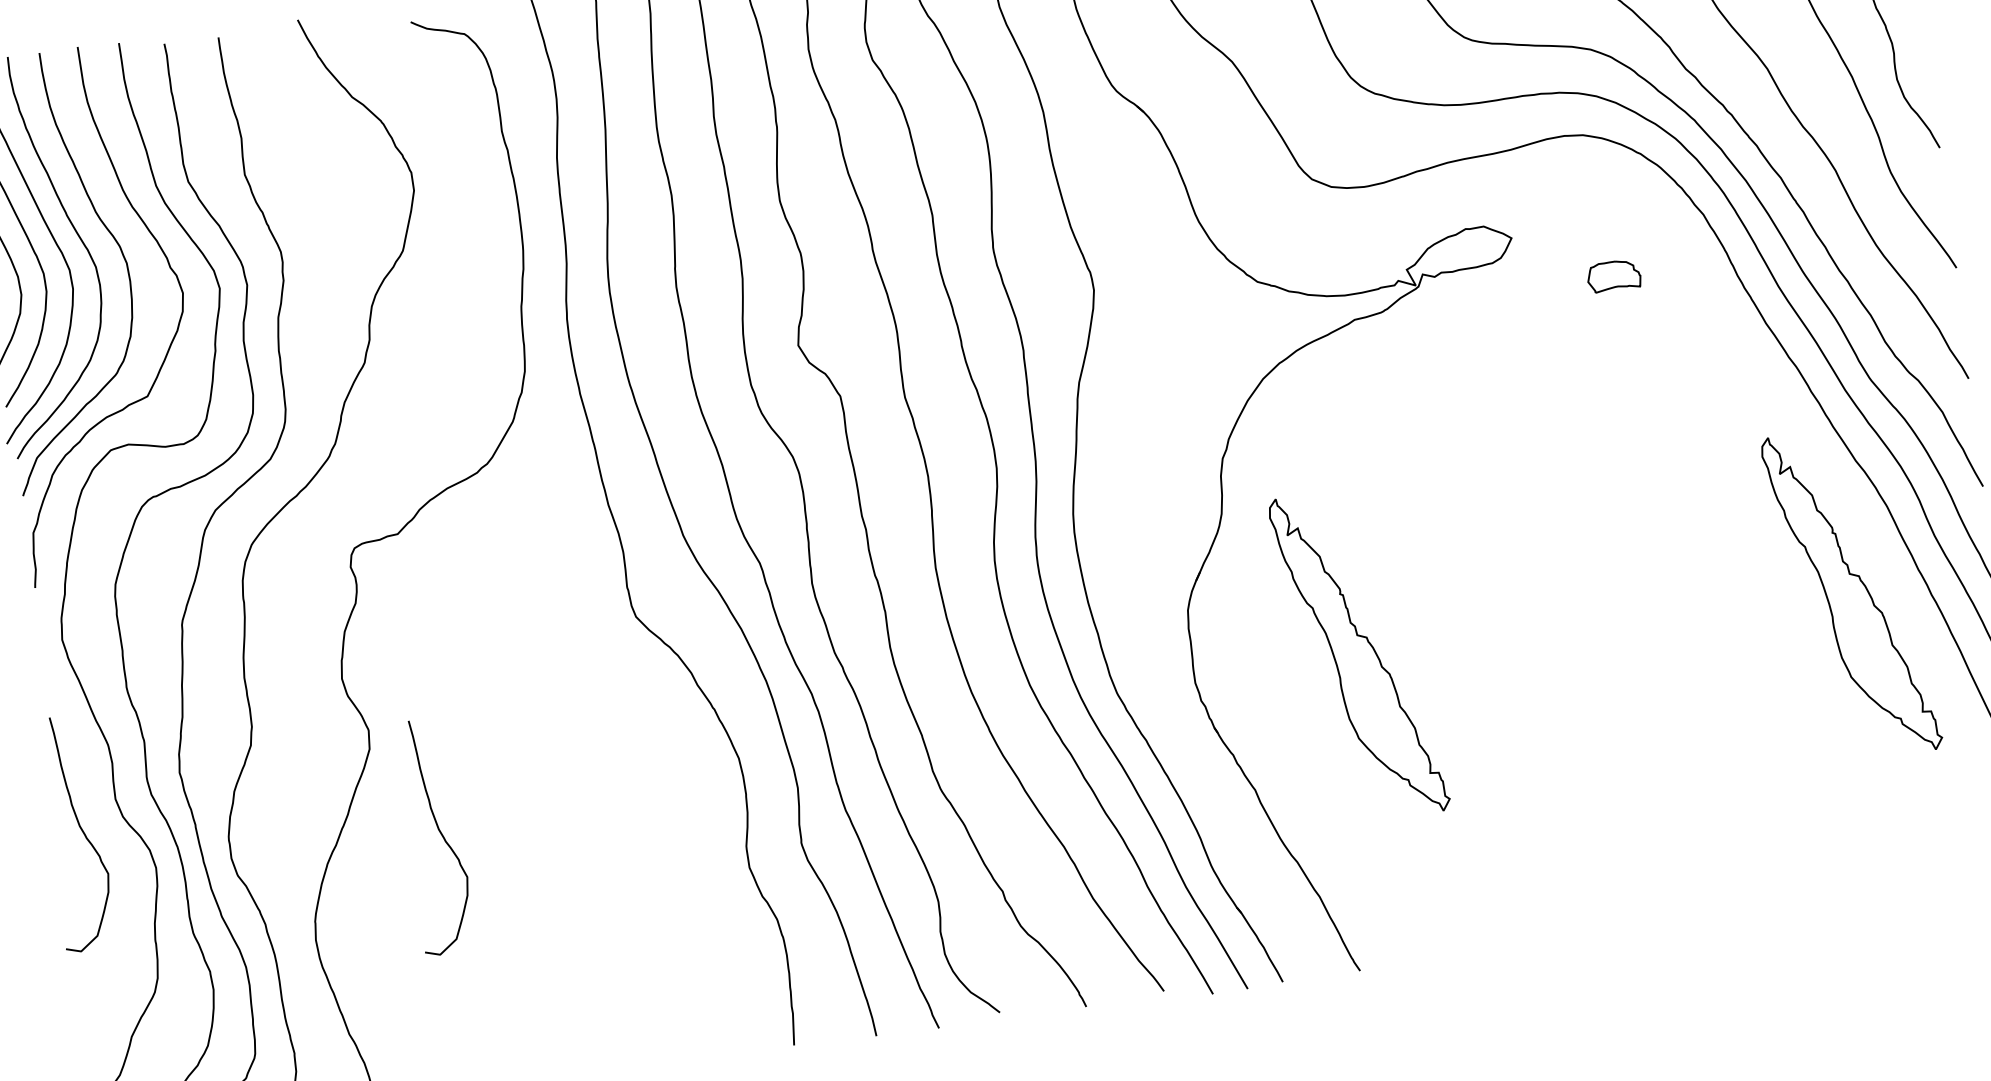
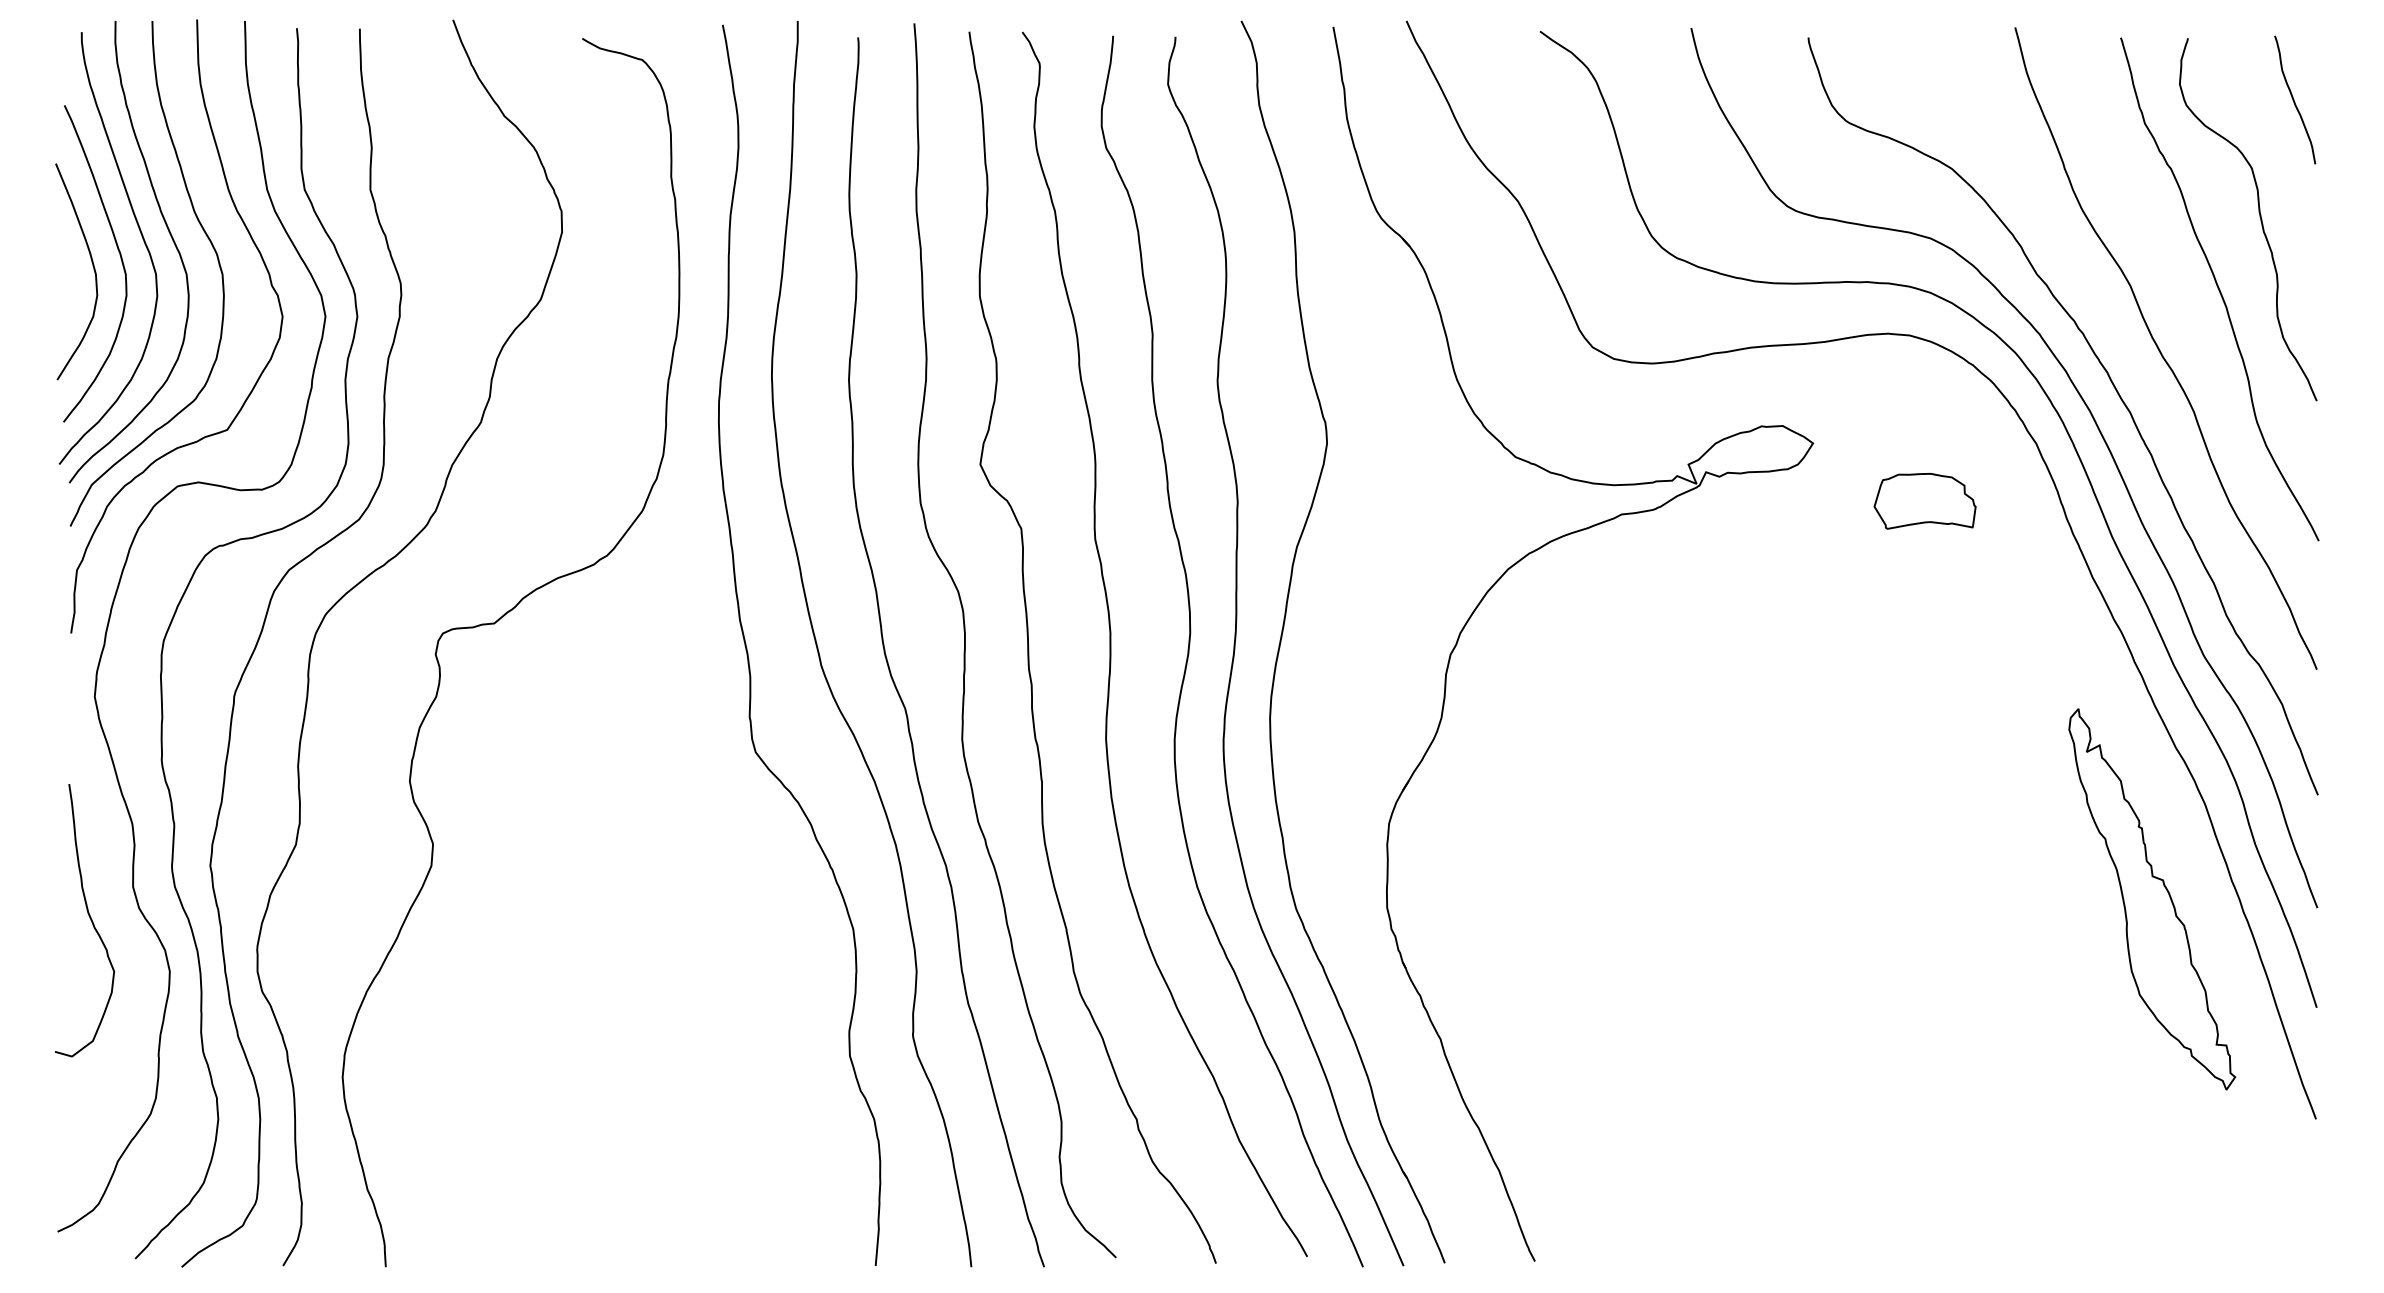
part: (1613, 276) -> (1924, 501), size x1.67
part: (1359, 655) -> (1579, 899), removed
curve: (440, 834) -> (500, 973), removed

